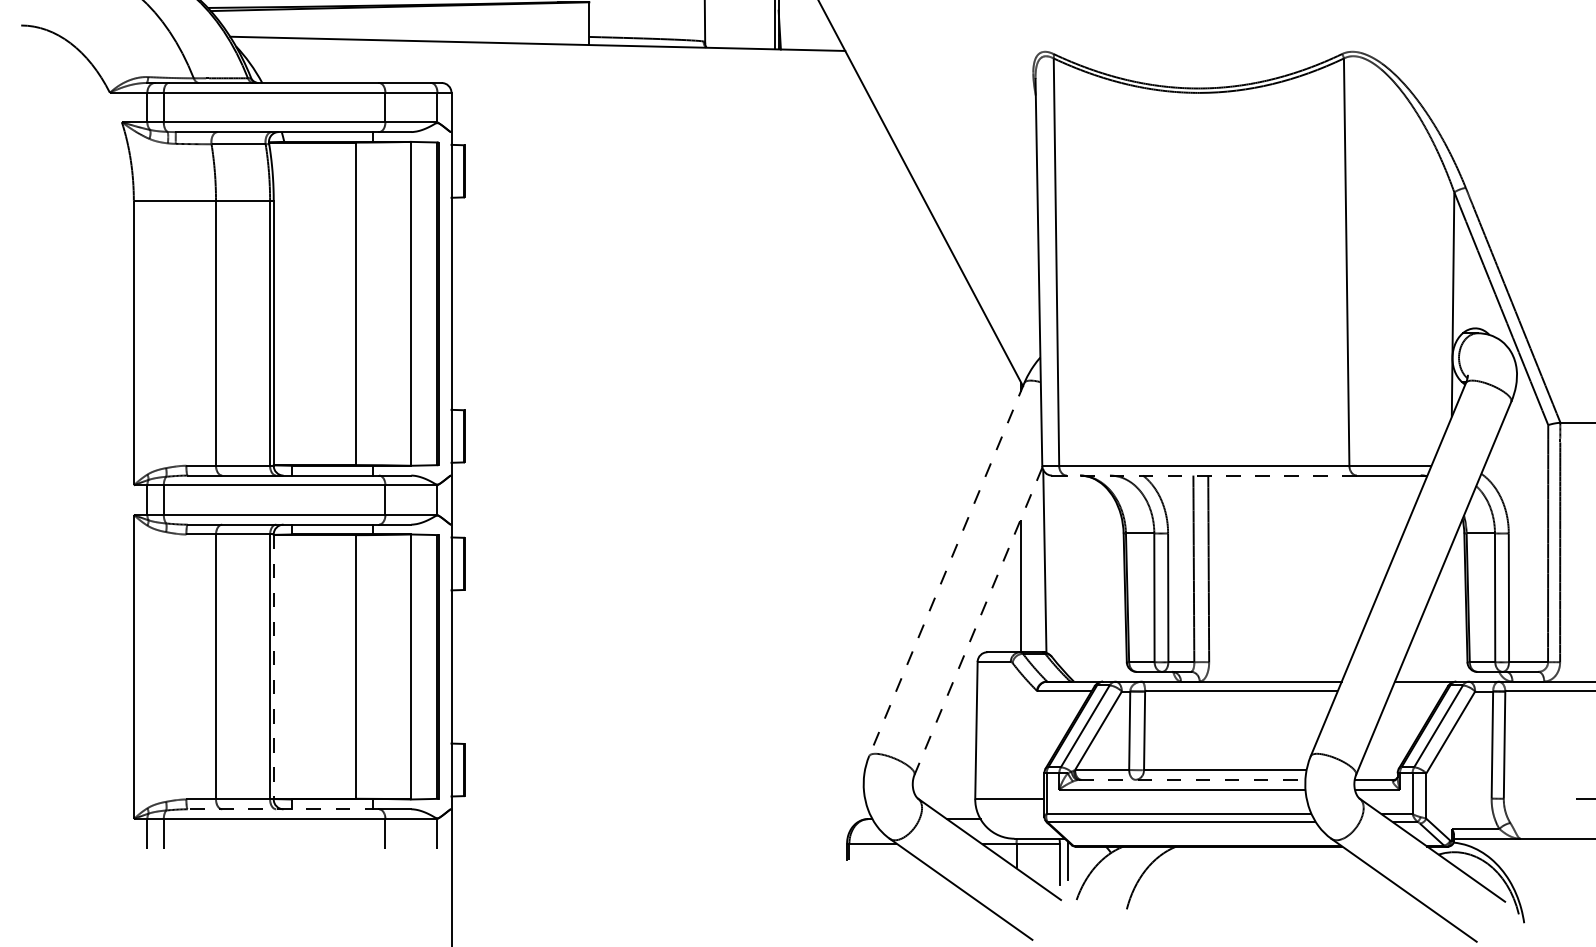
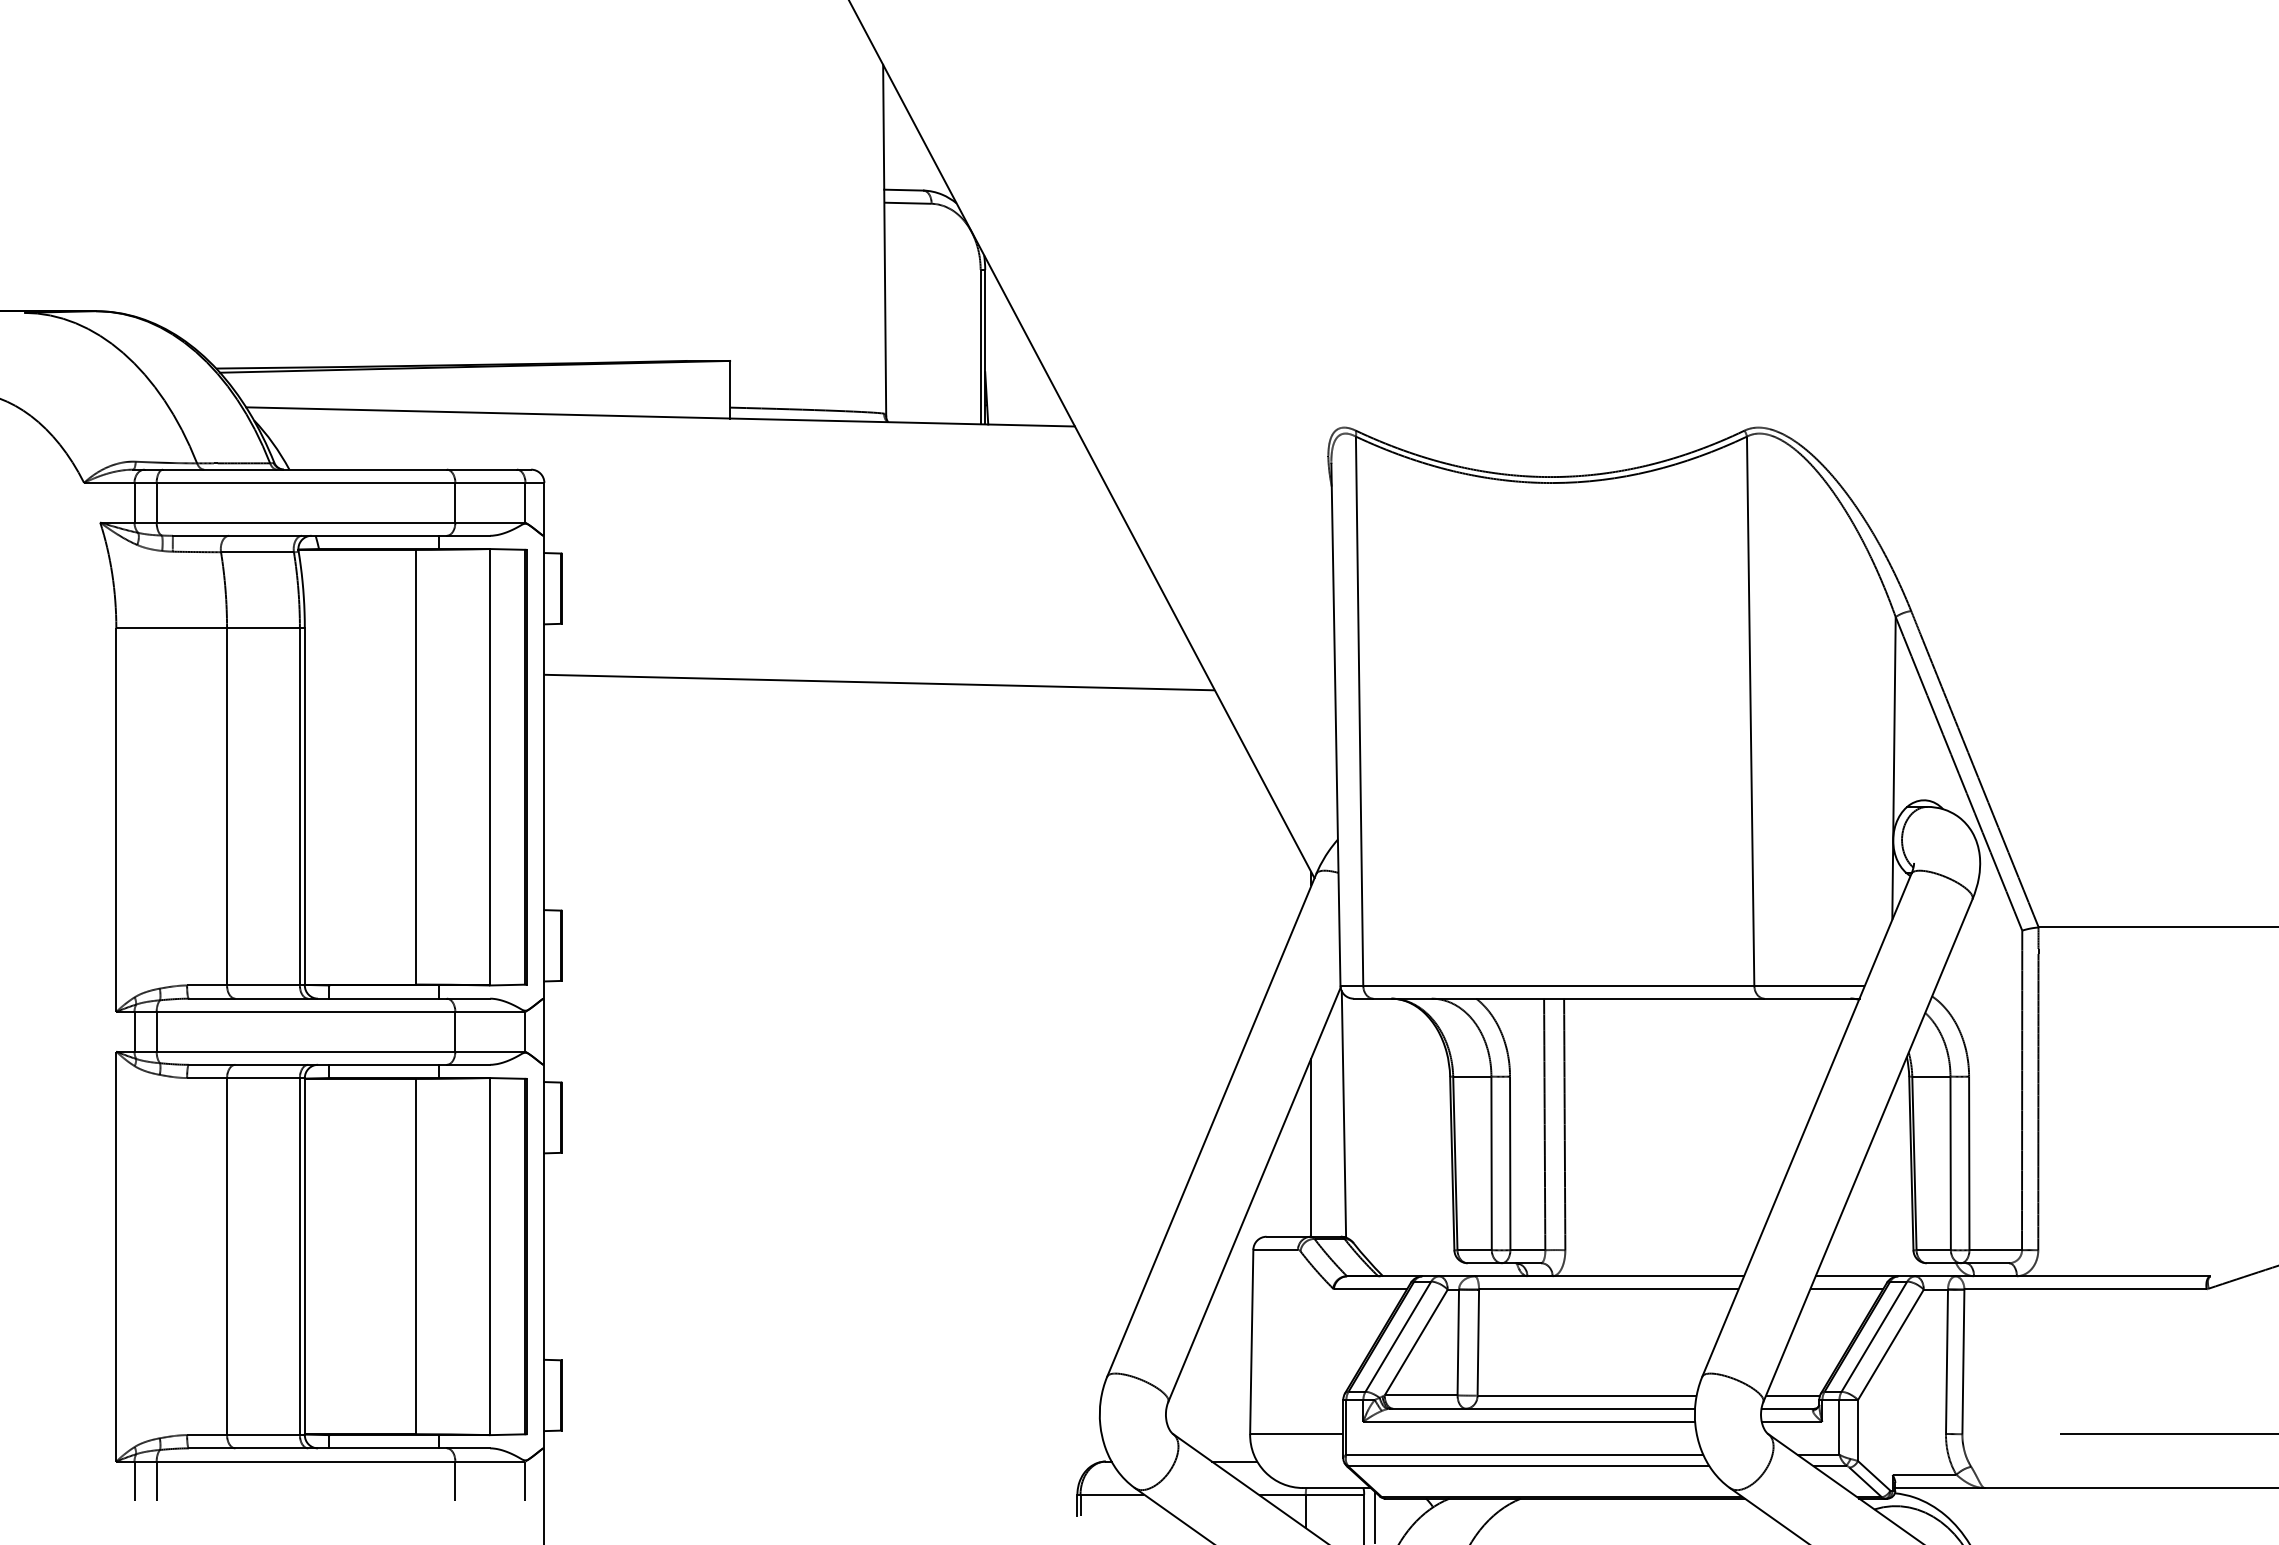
line: (700, 240) -> (879, 682), added
line: (1211, 475) -> (1568, 998), dashed -> solid
line: (946, 569) -> (1211, 1125), dashed -> solid
line: (978, 621) -> (1254, 1195), dashed -> solid
line: (273, 666) -> (304, 1256), dashed -> solid
line: (1417, 691) -> (1846, 1289), added
line: (1378, 770) -> (1793, 1395), added
line: (1192, 779) -> (1543, 1408), dashed -> solid
line: (283, 809) -> (317, 1448), dashed -> solid

